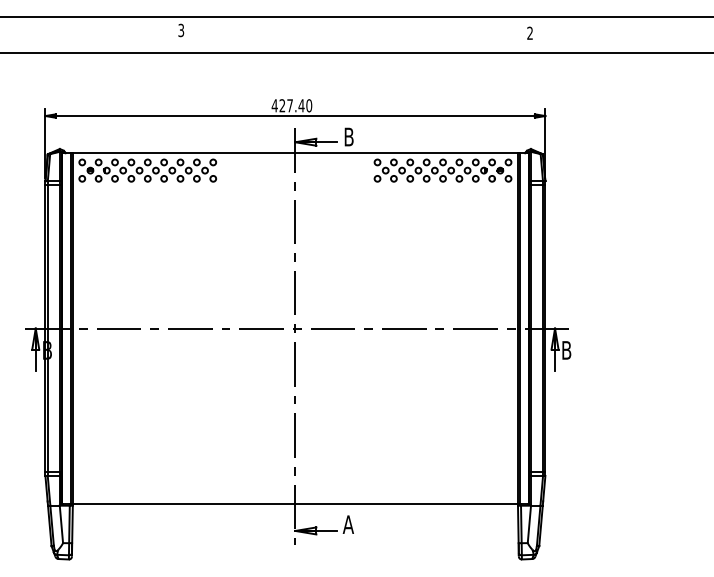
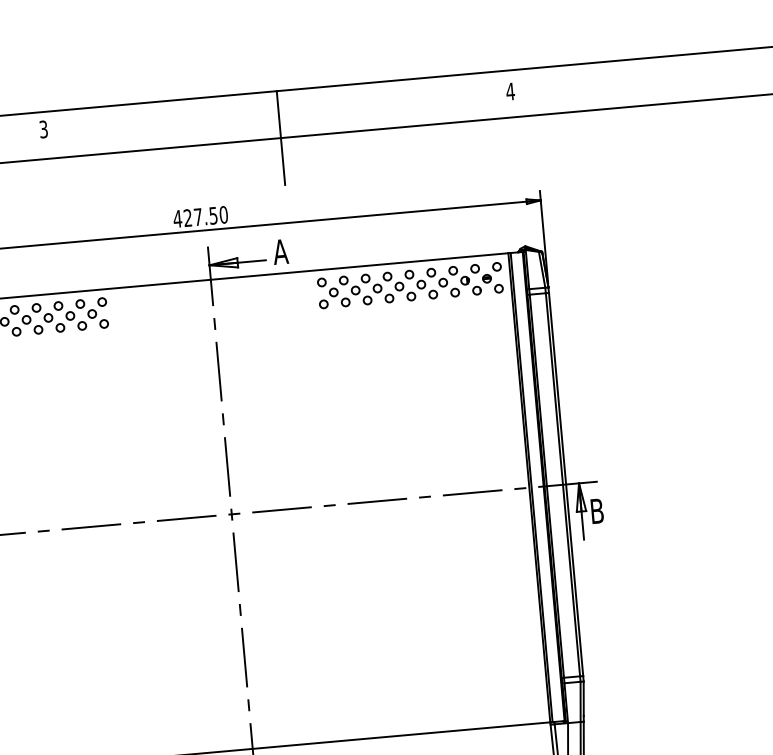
text: (530, 32) -> (510, 90), 2 -> 4
line: (356, 52) -> (280, 138), added
text: (301, 105) -> (213, 215), 427.40 -> 427.50
text: (348, 136) -> (279, 251), B -> A

